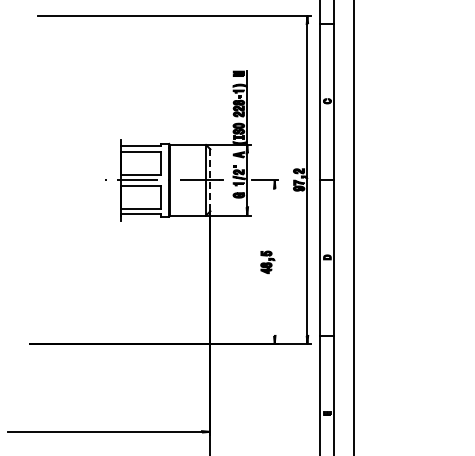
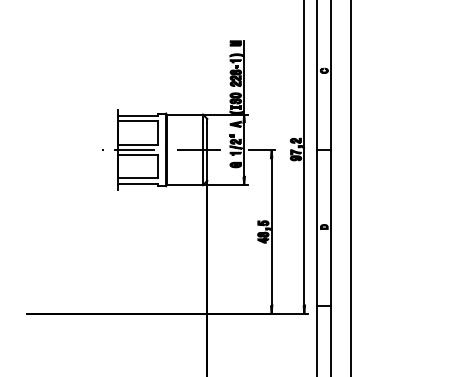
line: (210, 181) -> (207, 151), dashed -> solid
line: (274, 261) -> (271, 231), added

